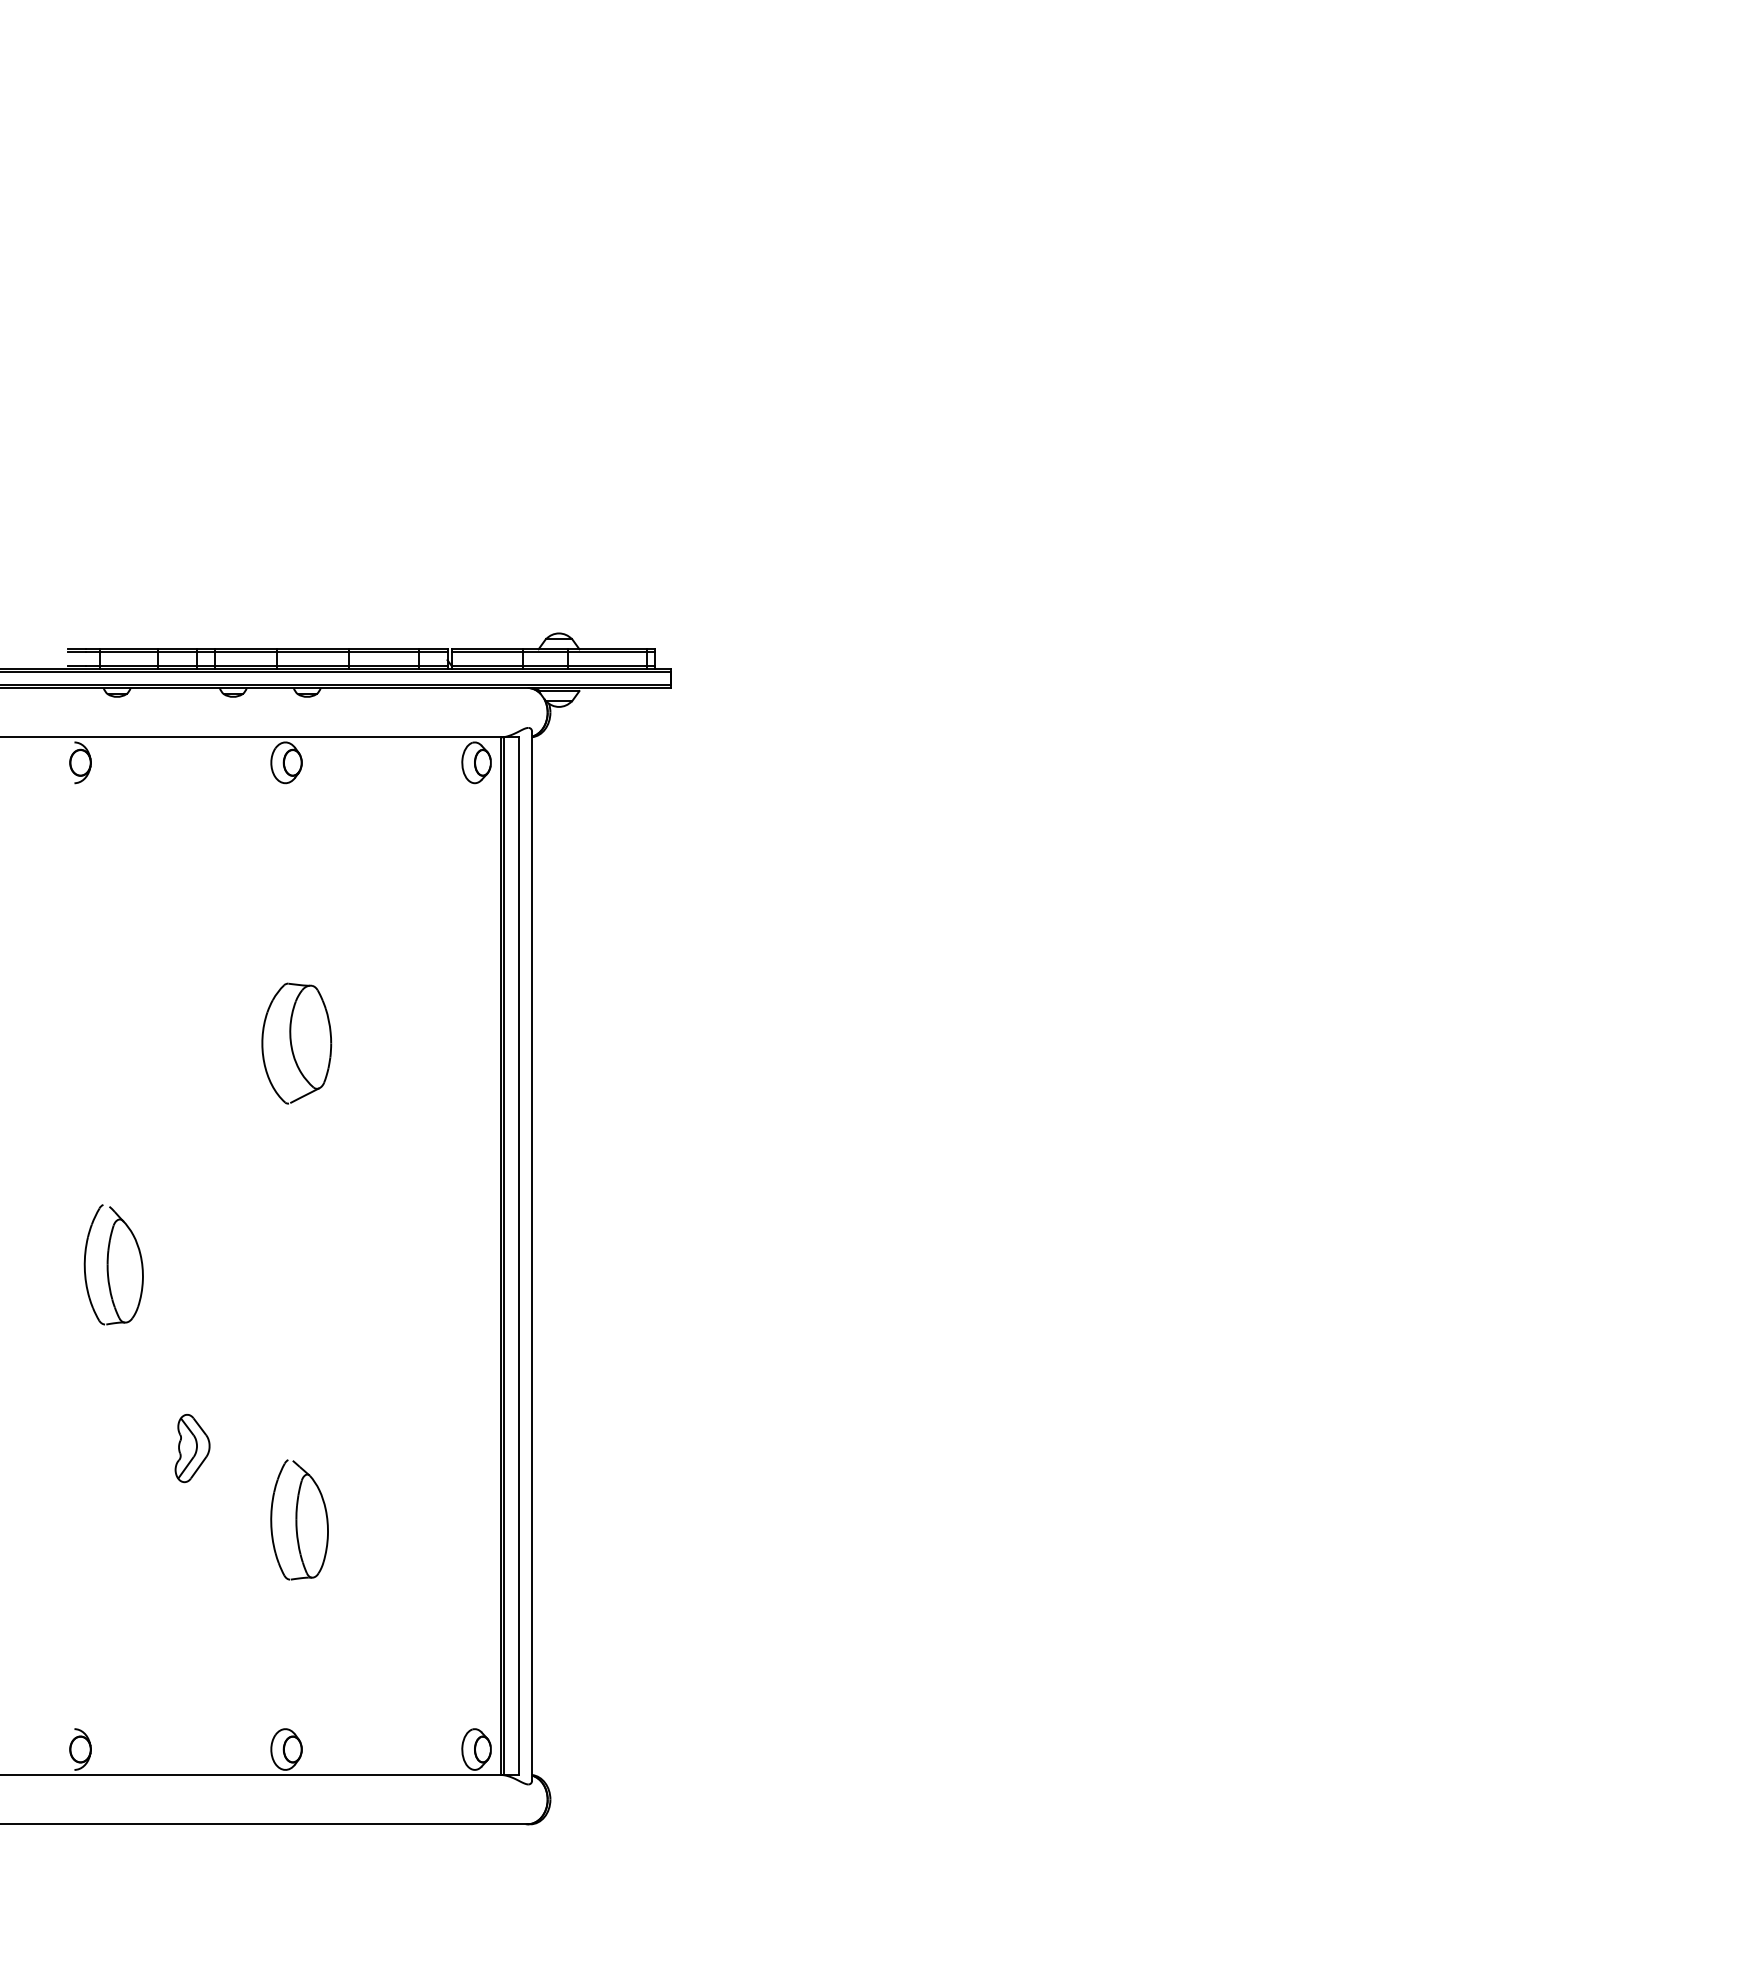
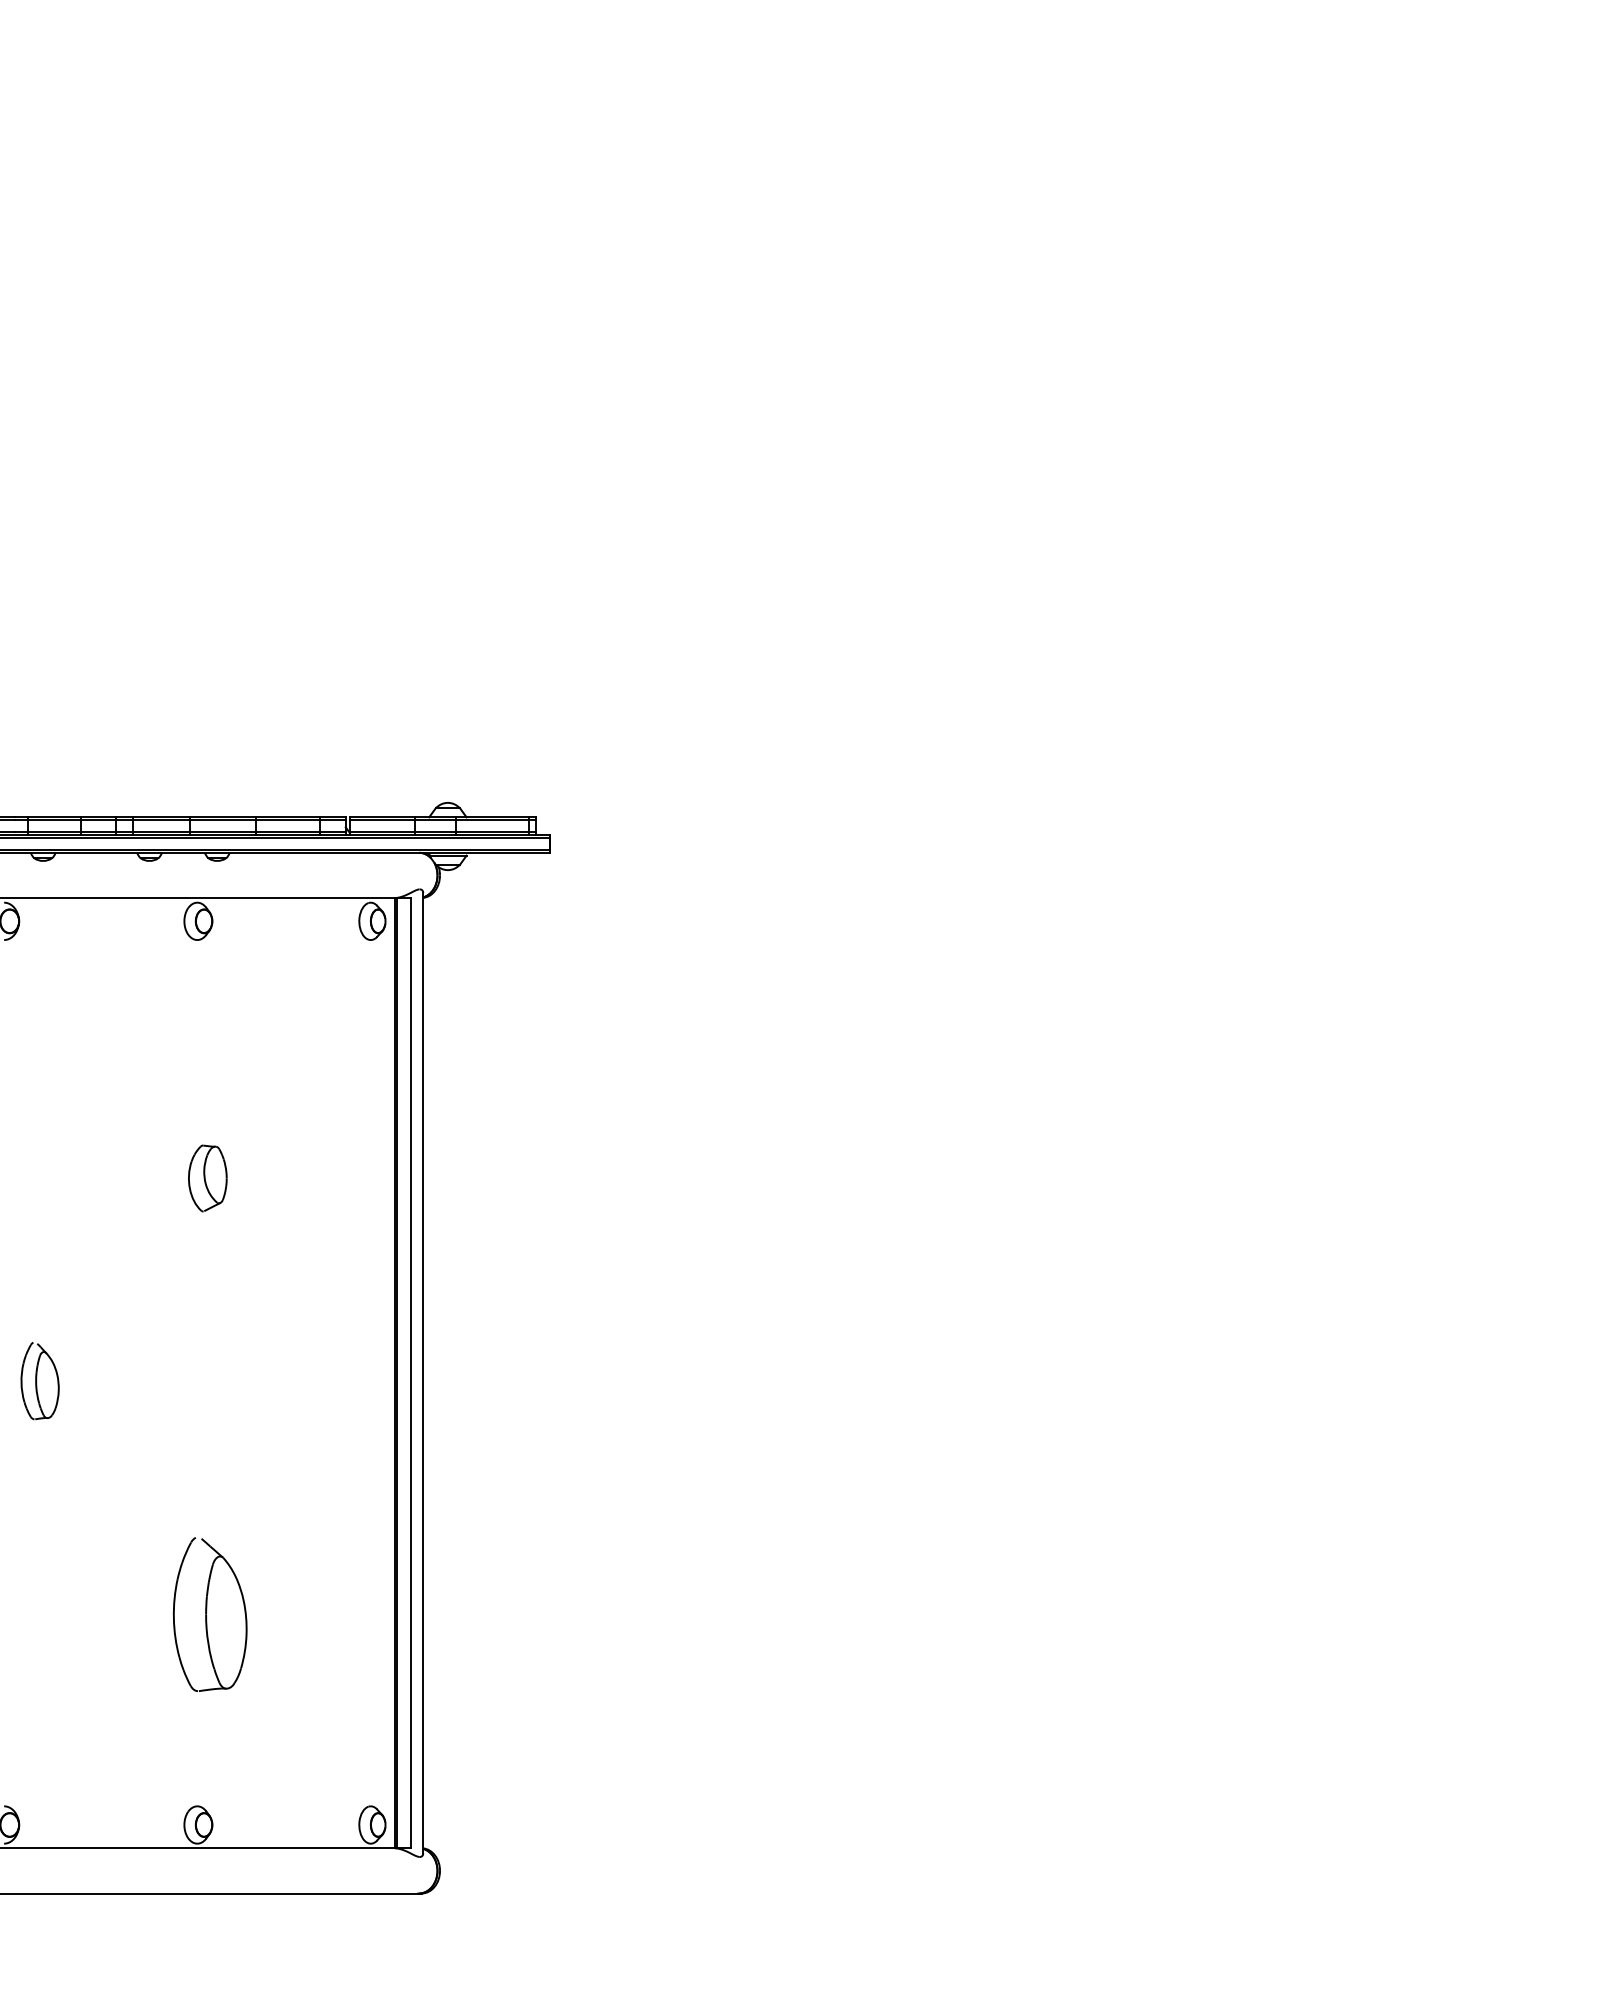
part: (296, 1043) -> (207, 1178), size x0.6
part: (113, 1264) -> (39, 1380), size x0.7
part: (191, 1447) -> (111, 1548), removed
part: (299, 1519) -> (210, 1614), size x1.4

